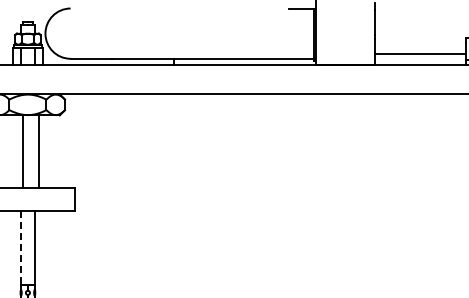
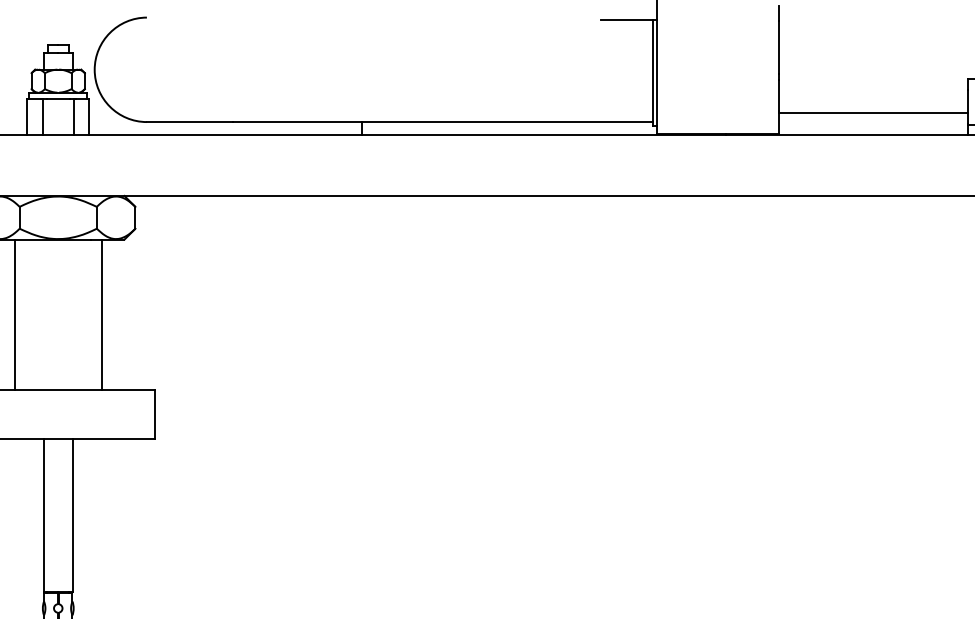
line: (22, 151) -> (13, 314), moved
line: (38, 151) -> (101, 314), moved
line: (20, 248) -> (42, 516), dashed -> solid

